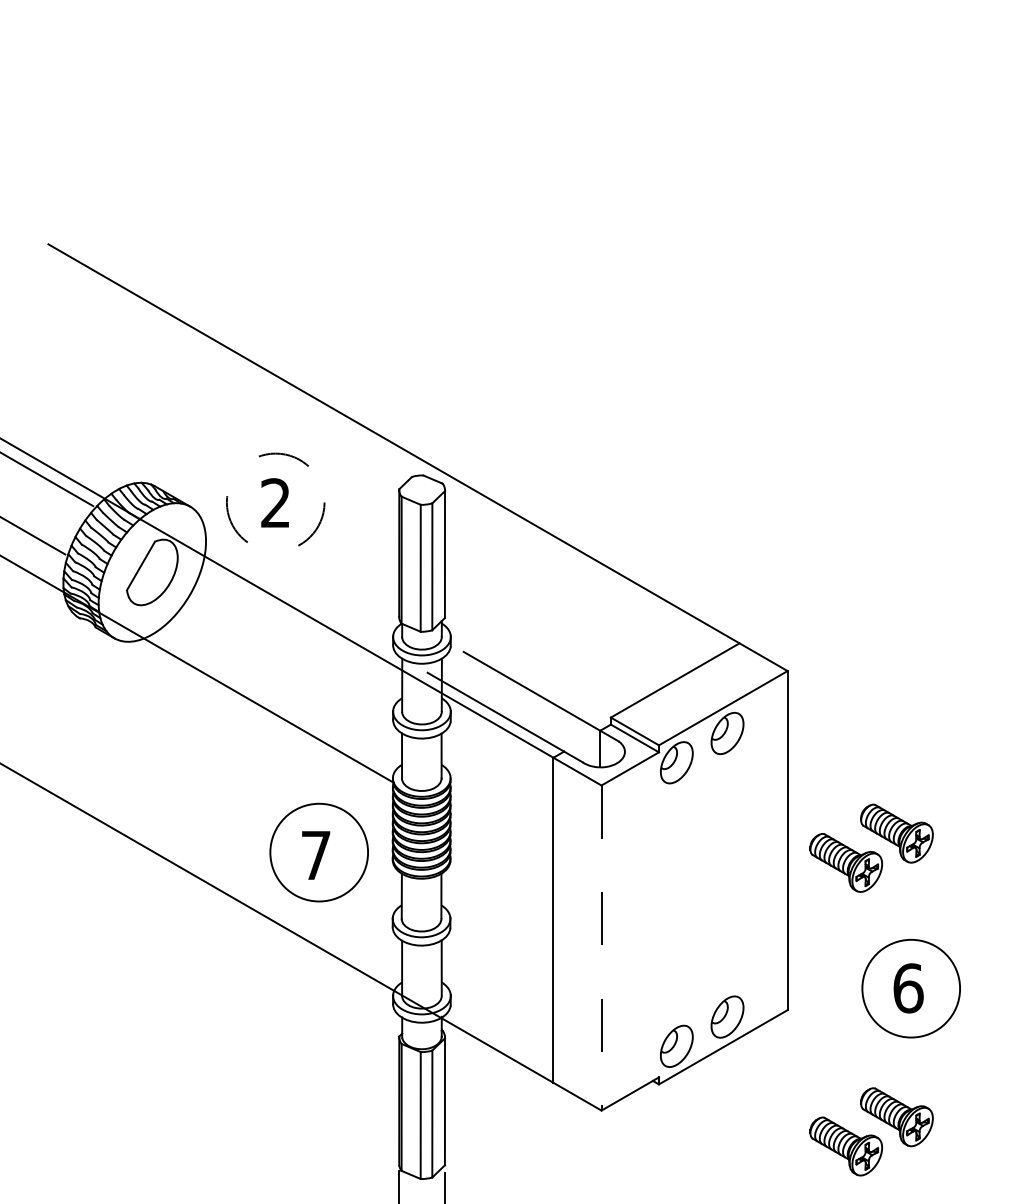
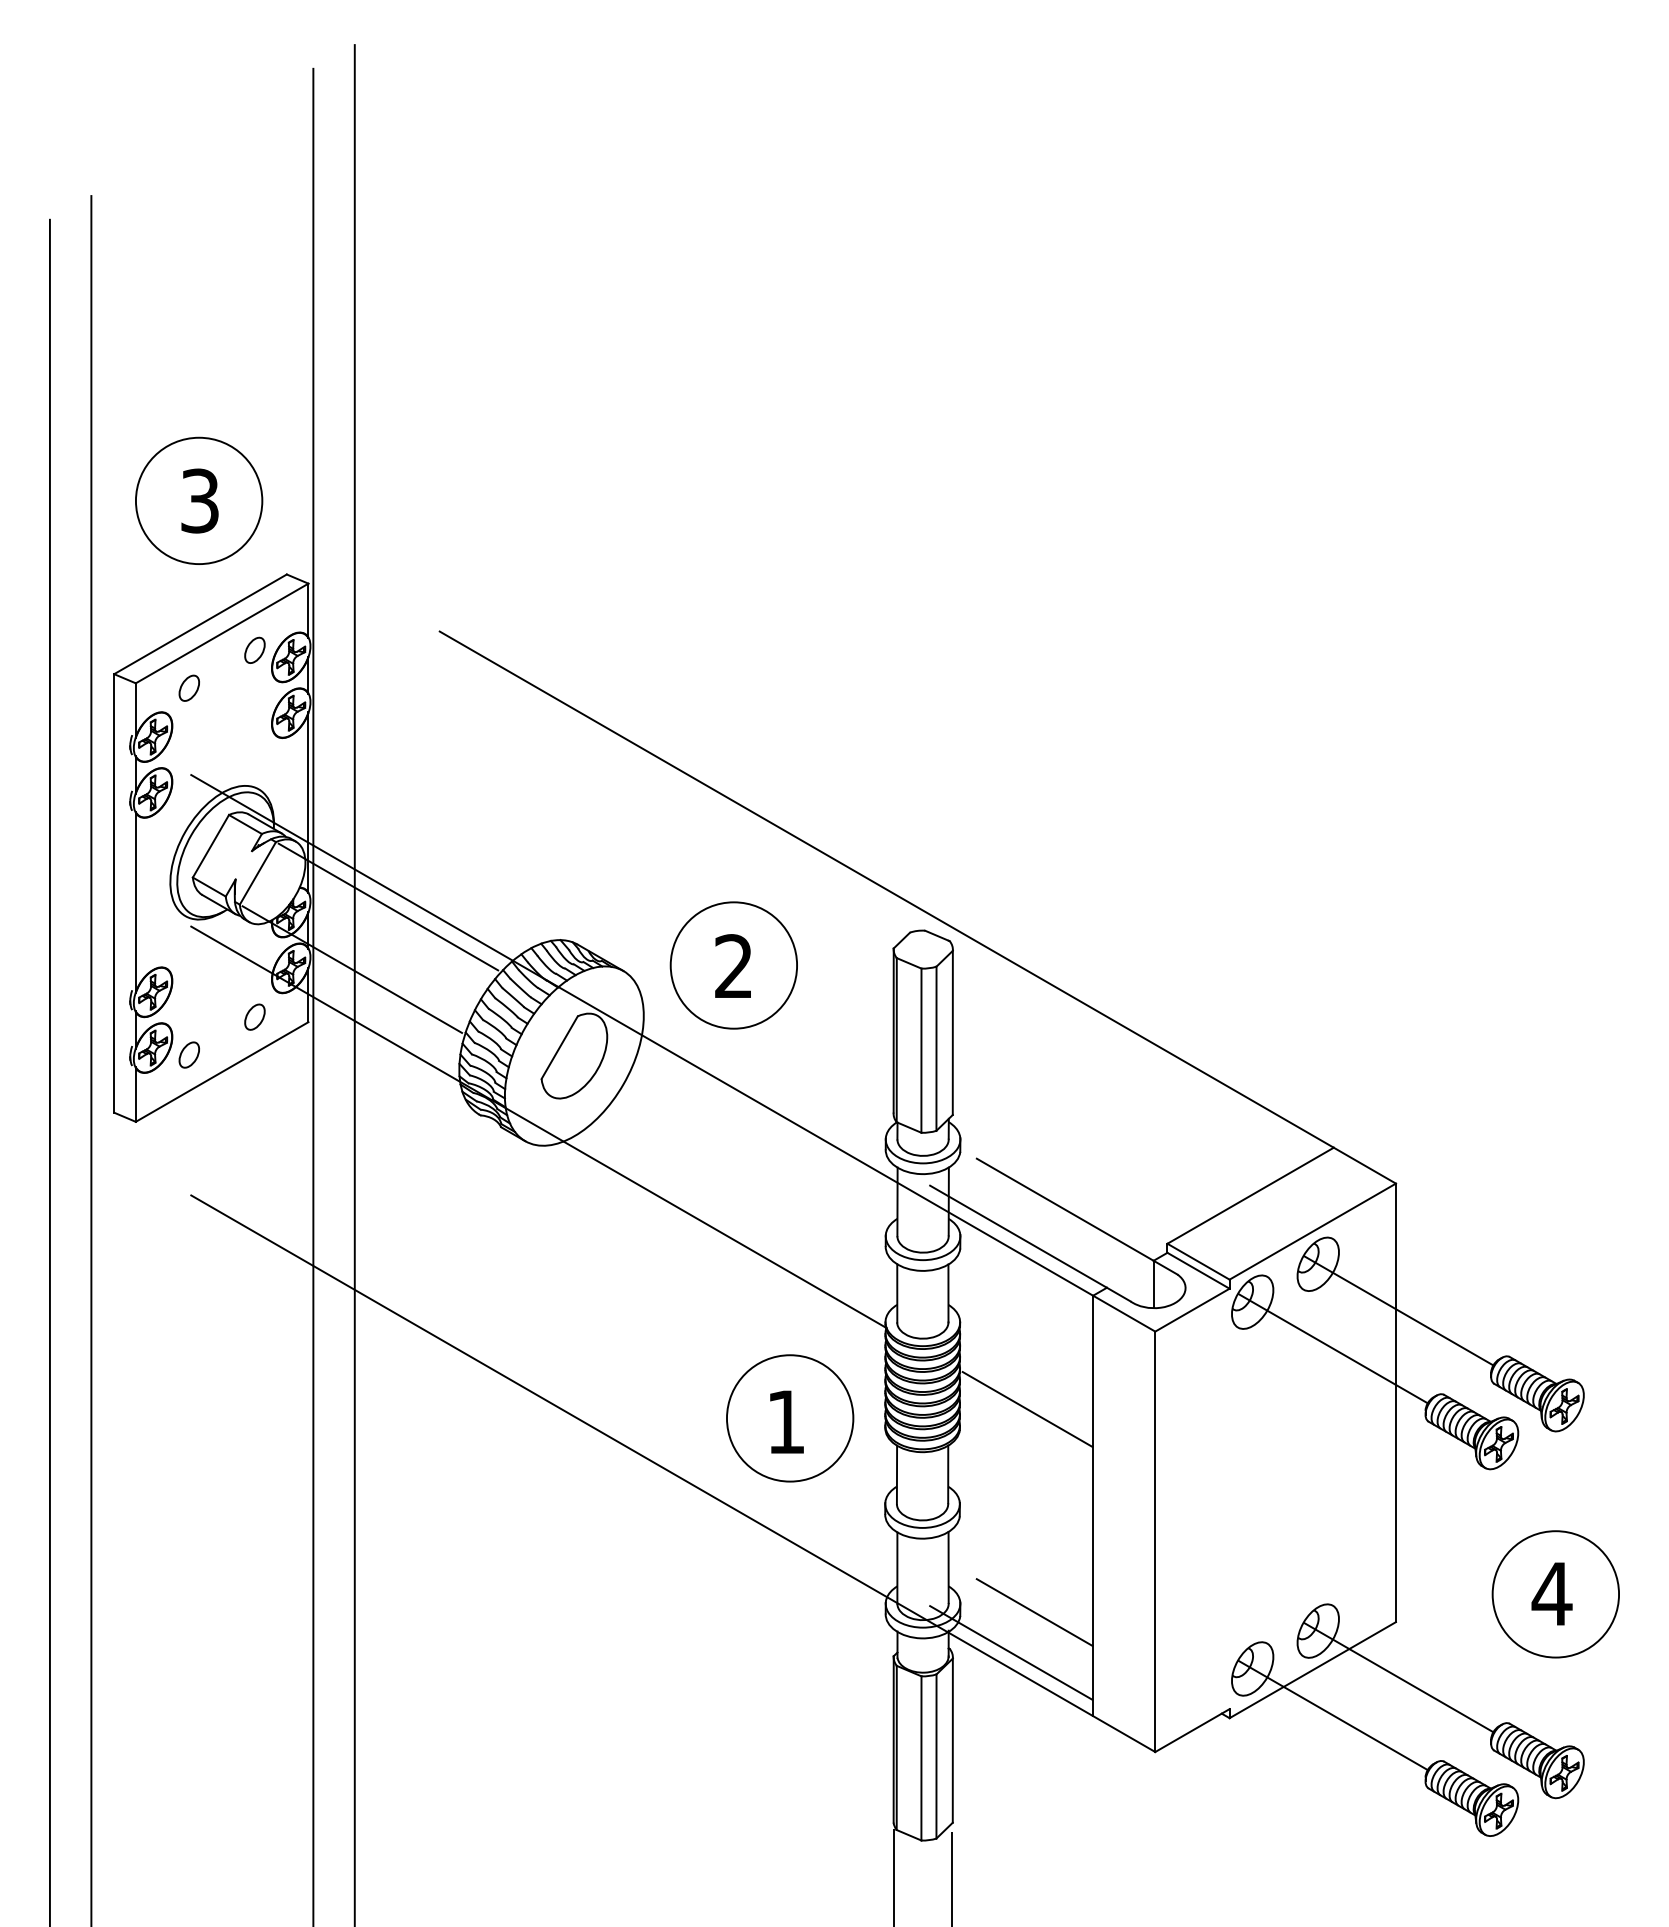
circle: (275, 502) -> (733, 965), dashed -> solid
line: (789, 769) -> (1398, 1310), added
line: (738, 798) -> (1332, 1348), added
line: (502, 845) -> (1027, 1409), added
text: (316, 855) -> (786, 1421), 7 -> 1
line: (601, 948) -> (1155, 1542), dashed -> solid
text: (907, 988) -> (1551, 1593), 6 -> 4
line: (508, 1002) -> (1034, 1612), added
line: (490, 1033) -> (1011, 1652), added
line: (789, 1052) -> (1398, 1677), added
line: (738, 1082) -> (1332, 1715), added

